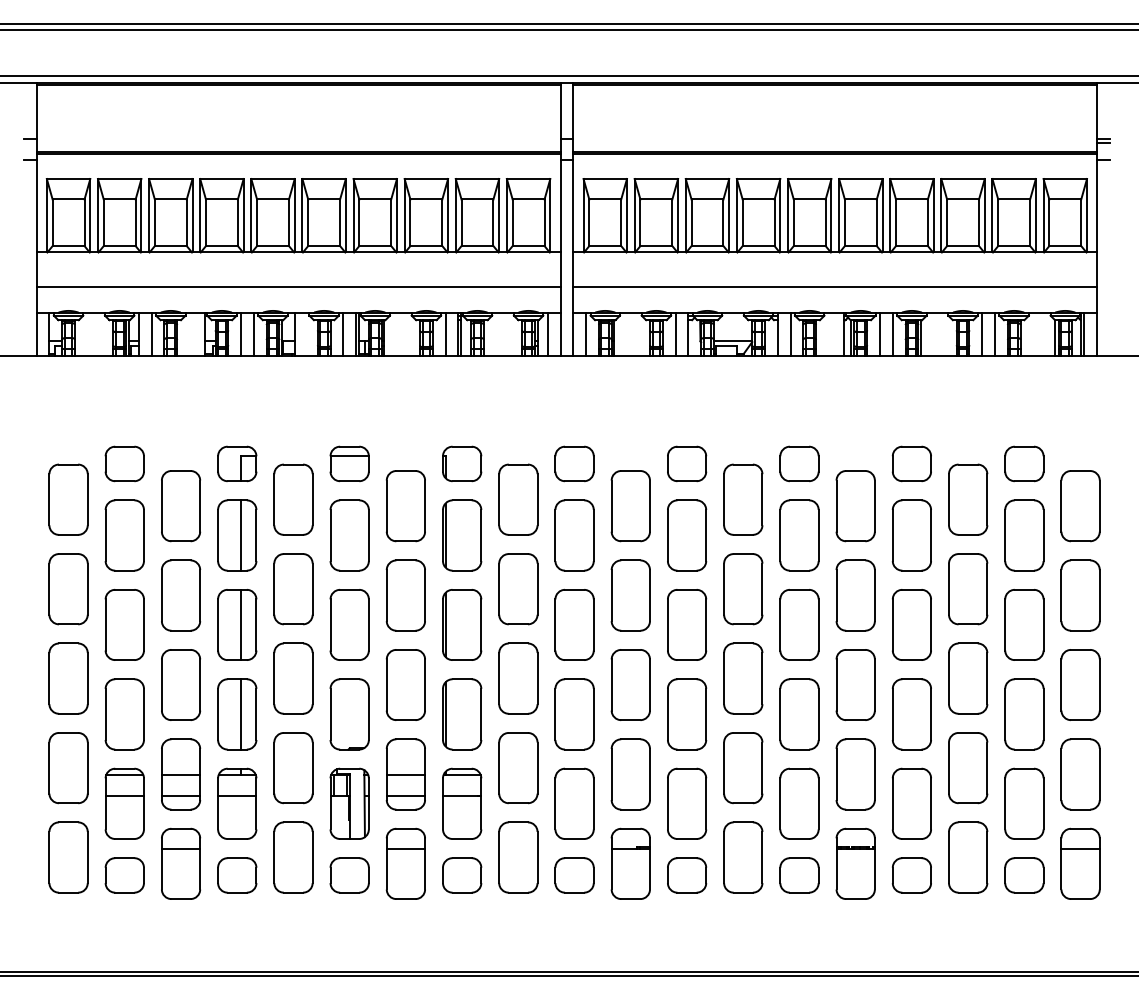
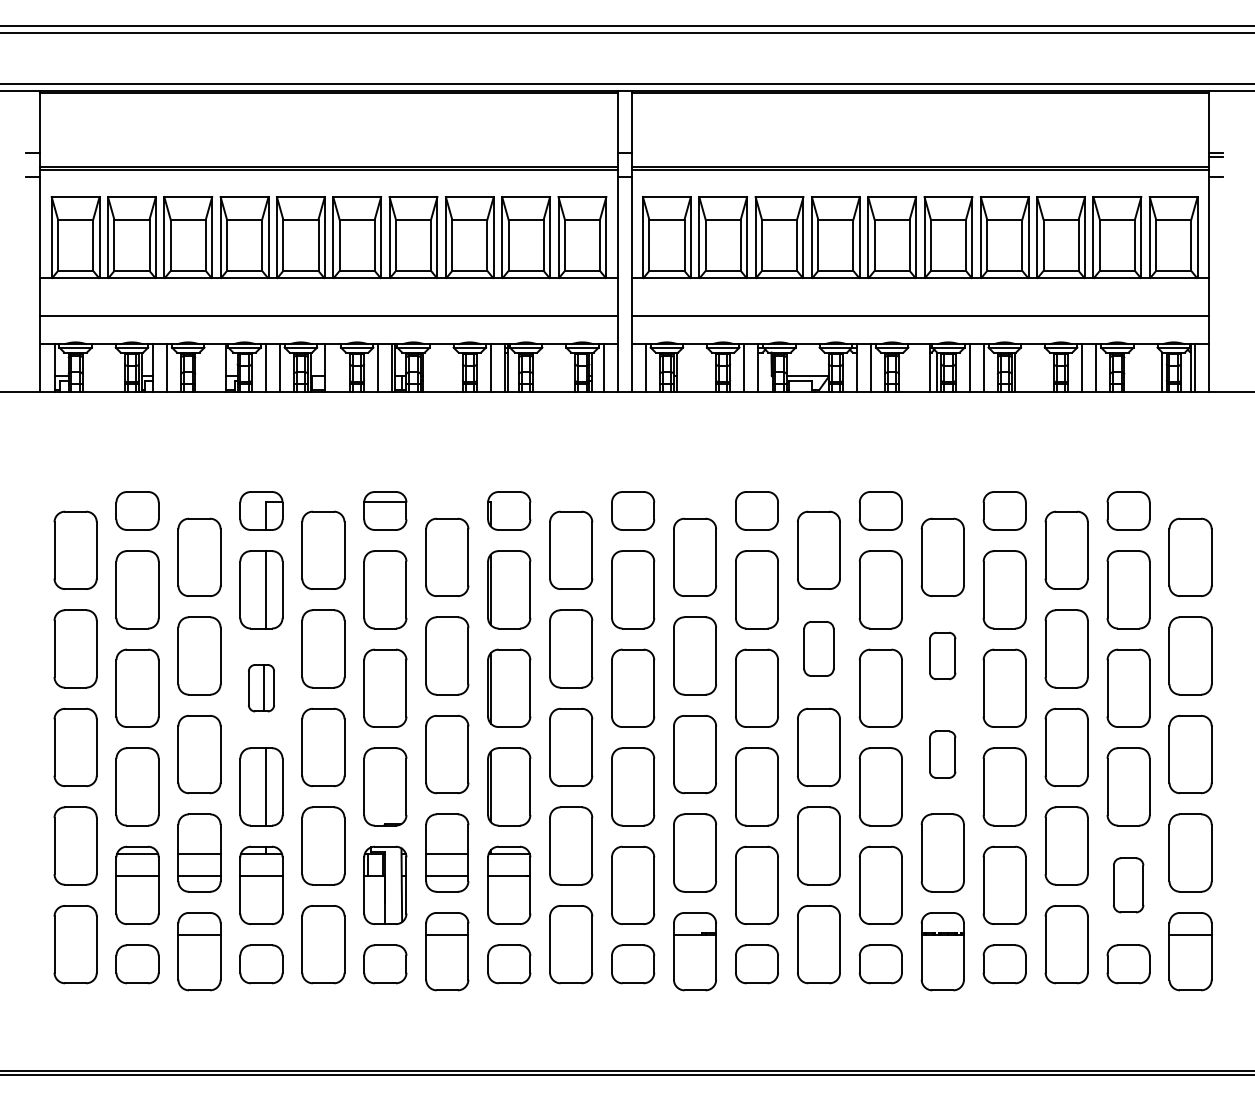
part: (742, 588) -> (818, 648), size x0.7
part: (855, 595) -> (942, 655), size x0.6
part: (237, 624) -> (261, 687), size x0.6
part: (855, 684) -> (942, 754), size x0.6
part: (1024, 802) -> (1128, 884), size x0.7

